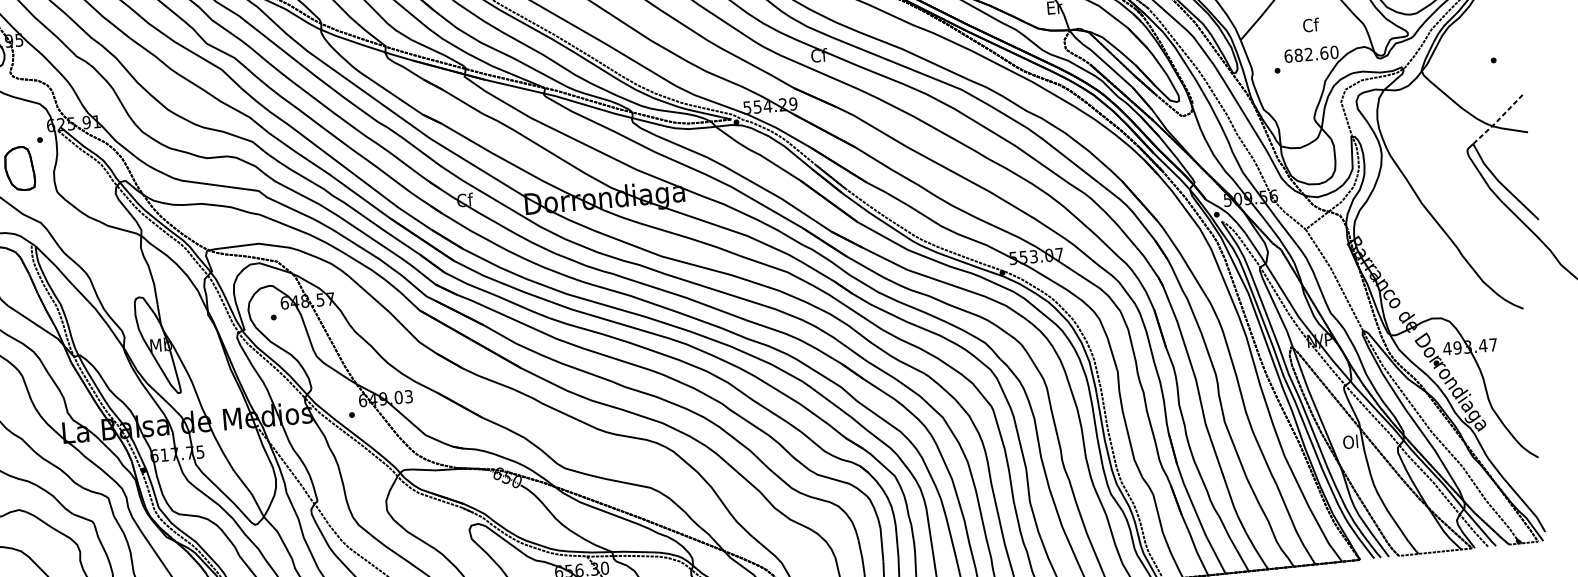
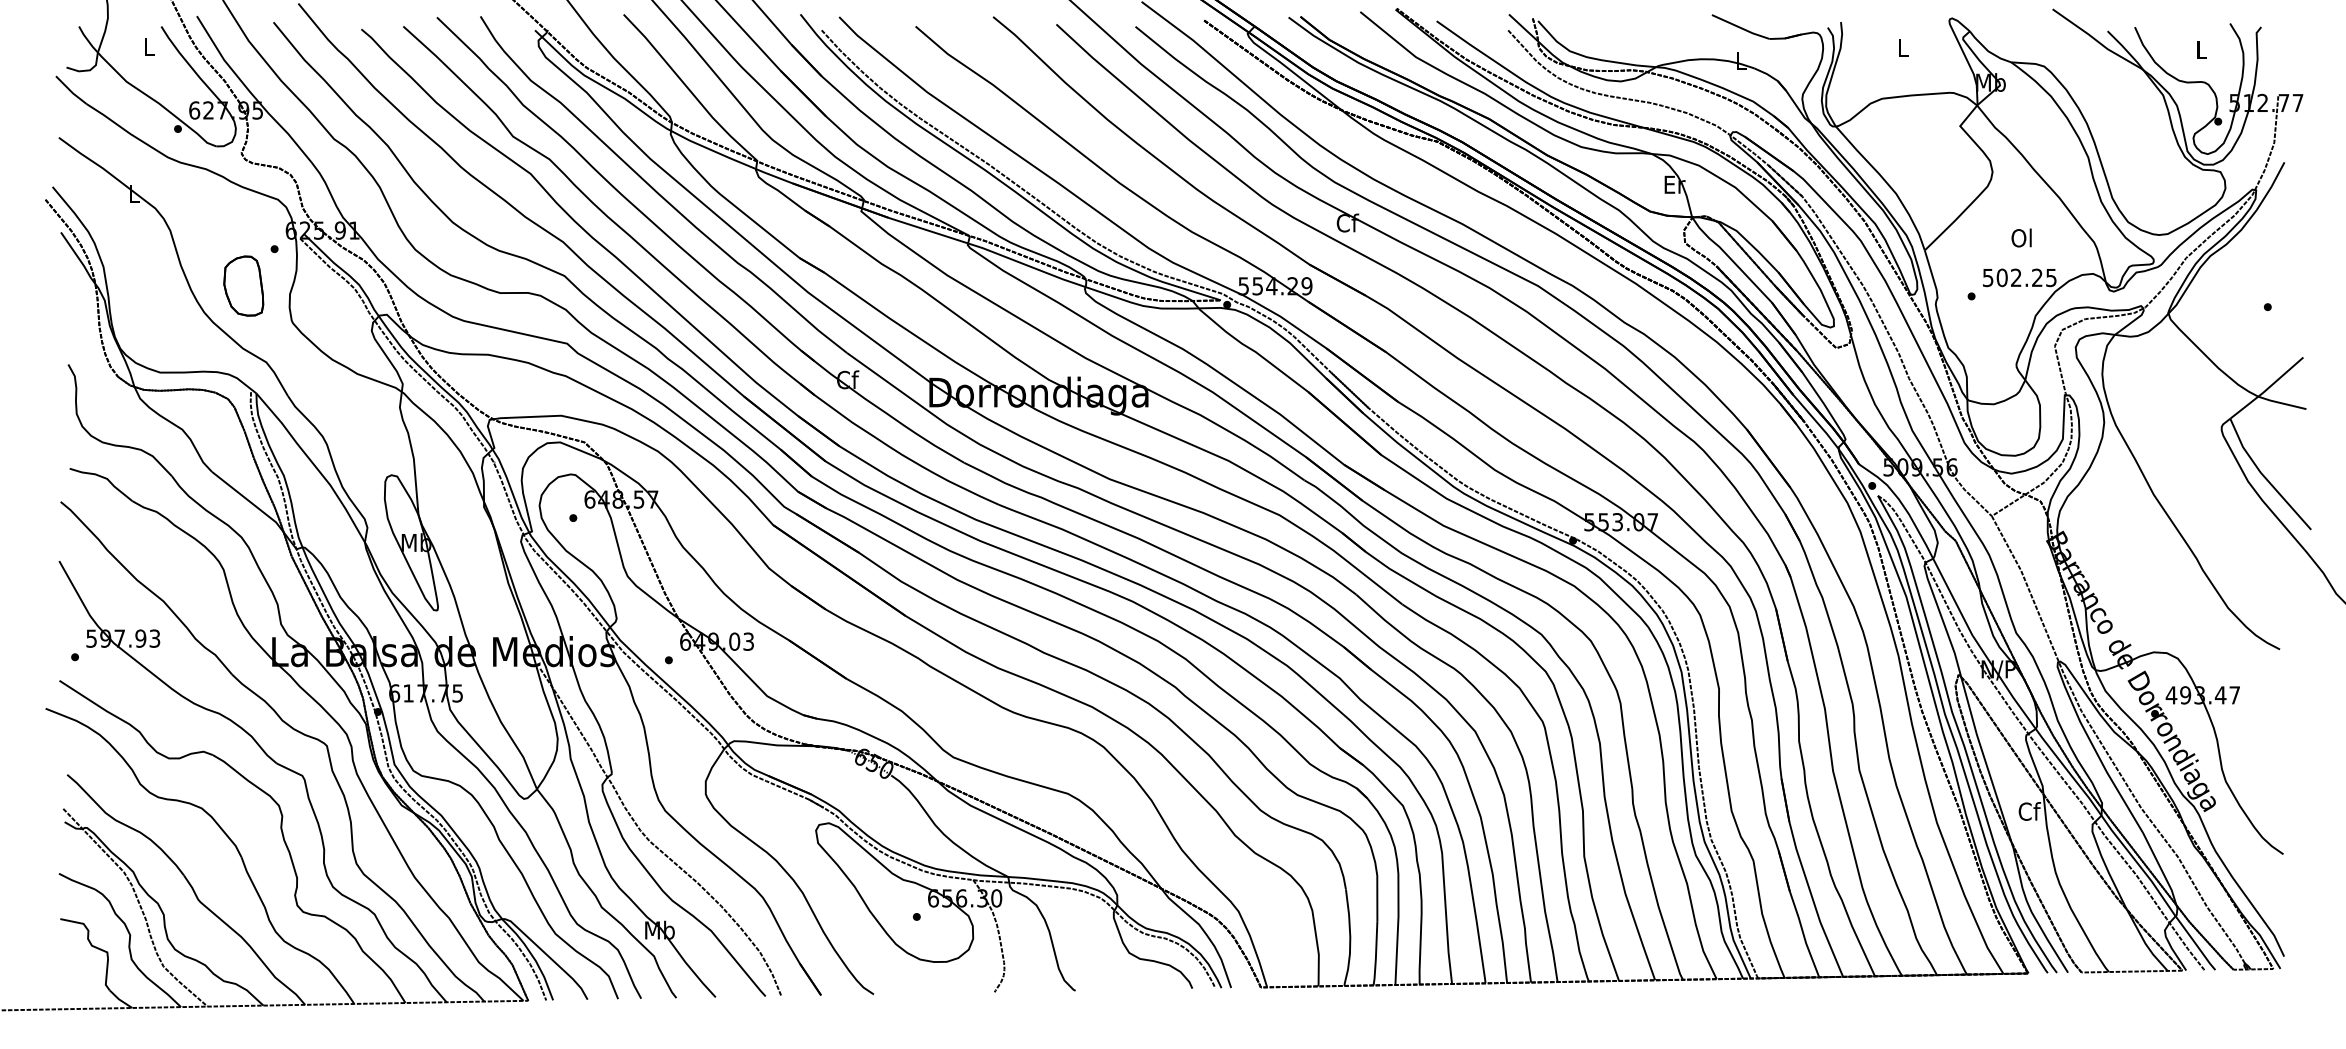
text: (1310, 24) -> (2022, 237), Cf -> Ol
text: (1311, 54) -> (2019, 277), 682.60 -> 502.25
line: (1497, 120) -> (2266, 389), dashed -> solid
text: (1351, 441) -> (2029, 811), Ol -> Cf

